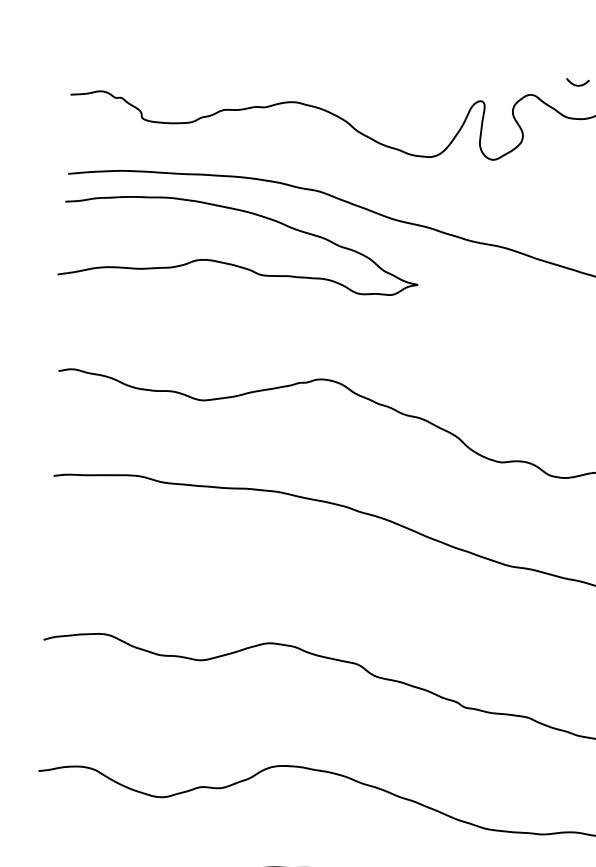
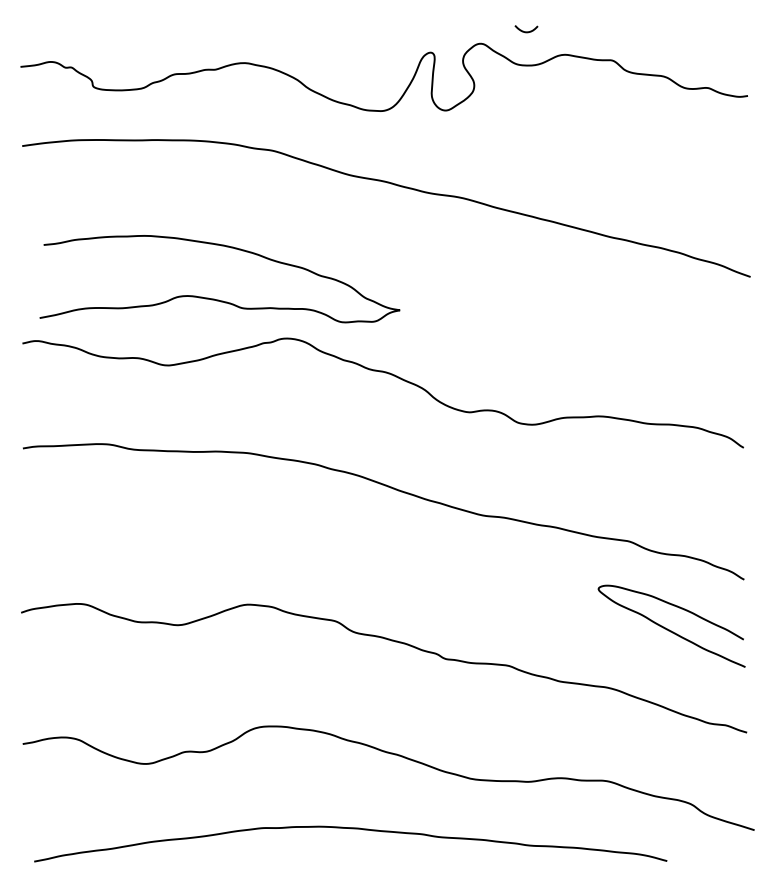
curve: (233, 263) -> (214, 298), moved

